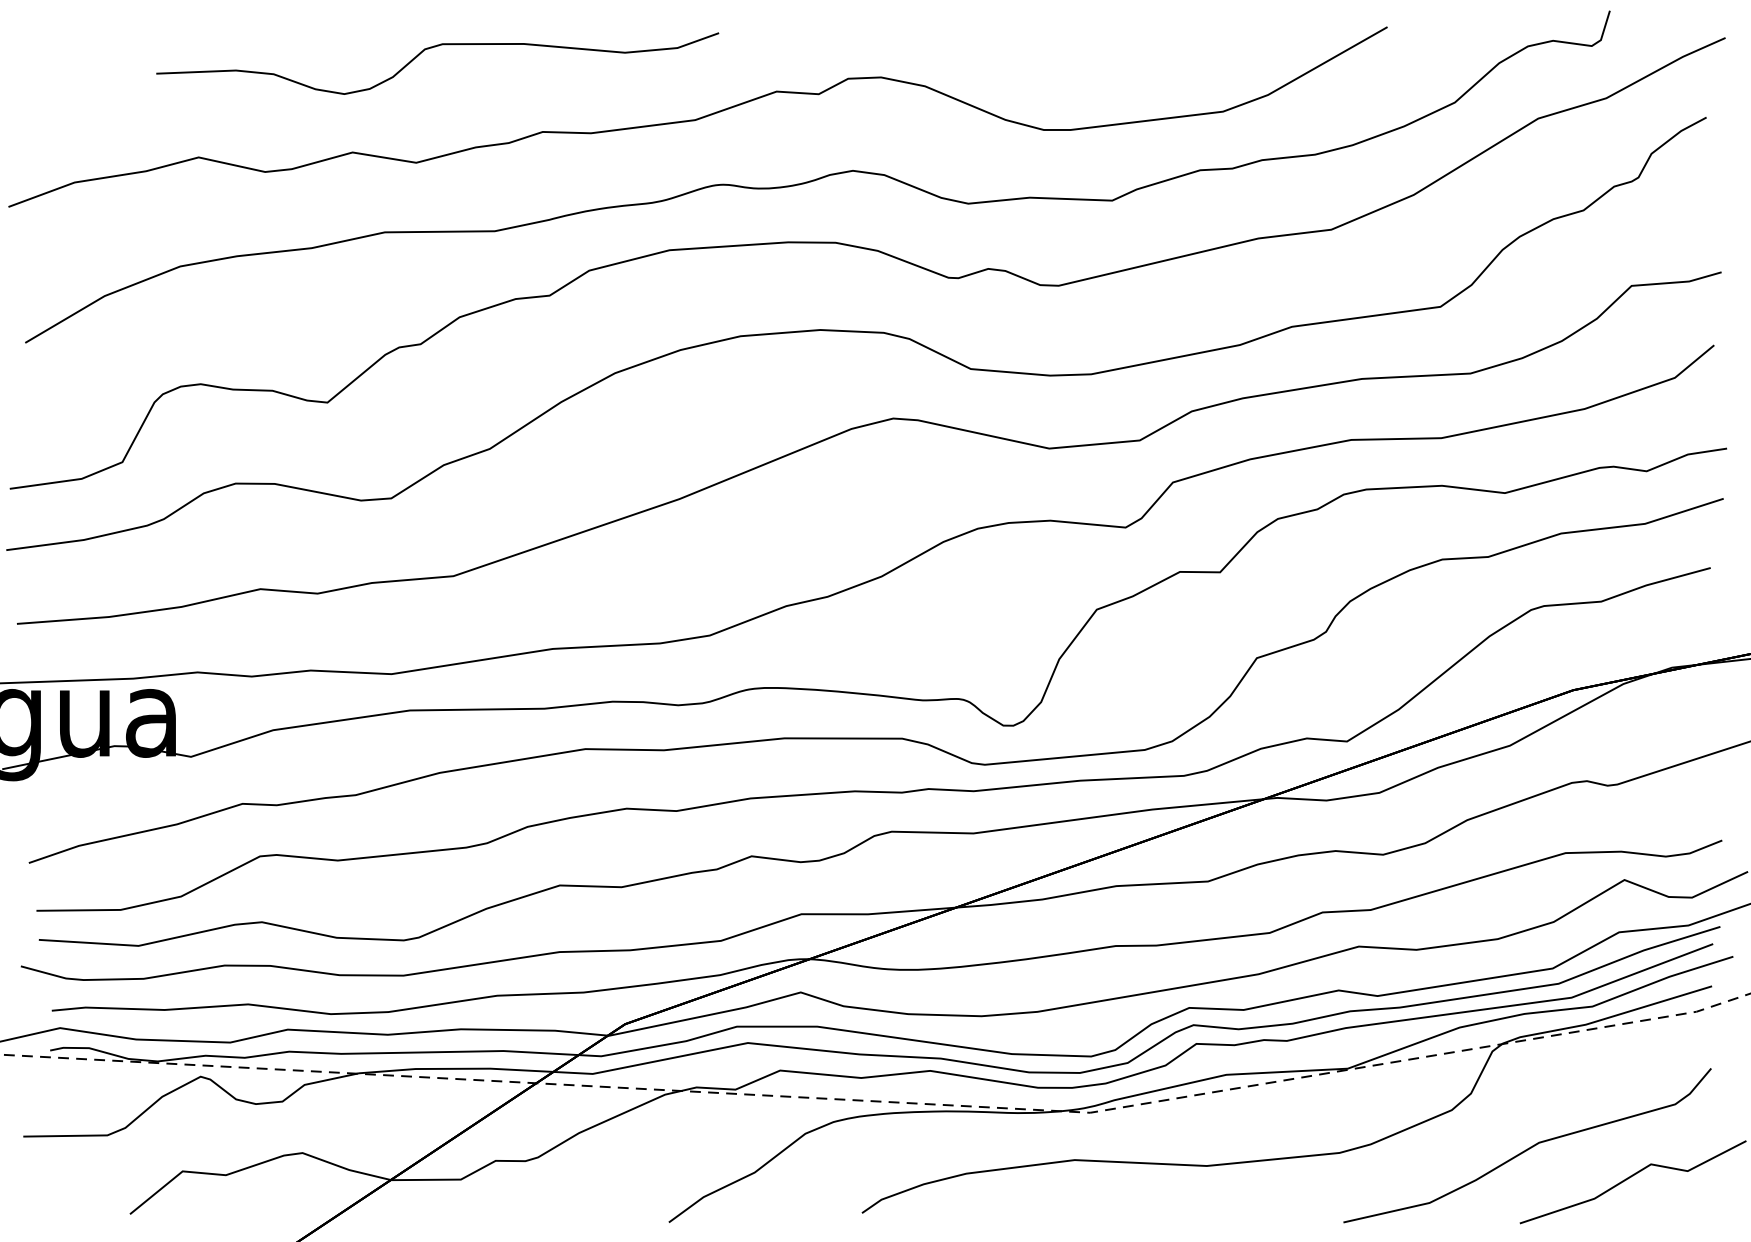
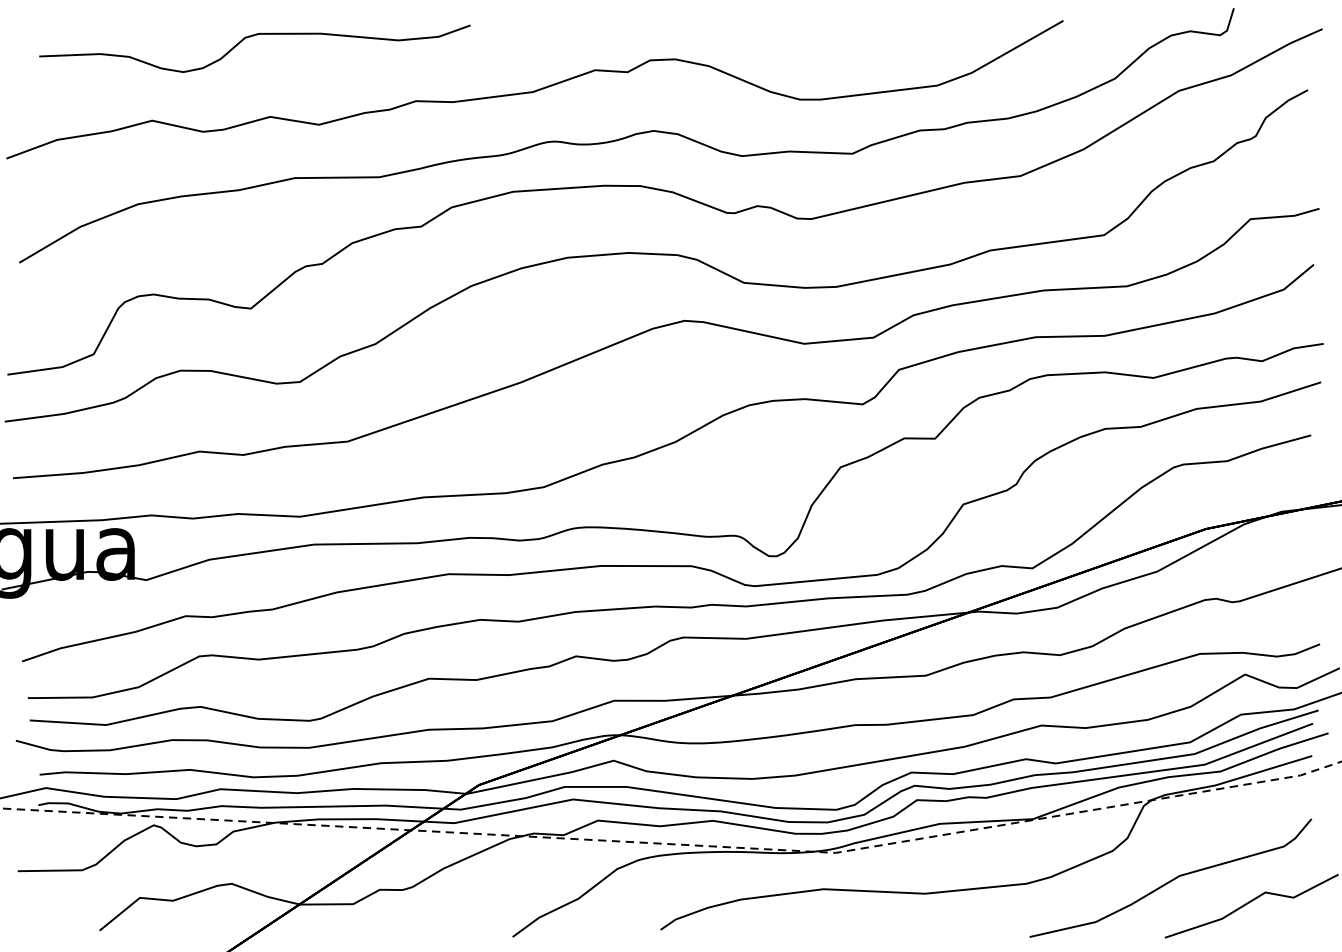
curve: (432, 48) -> (250, 37), moved

